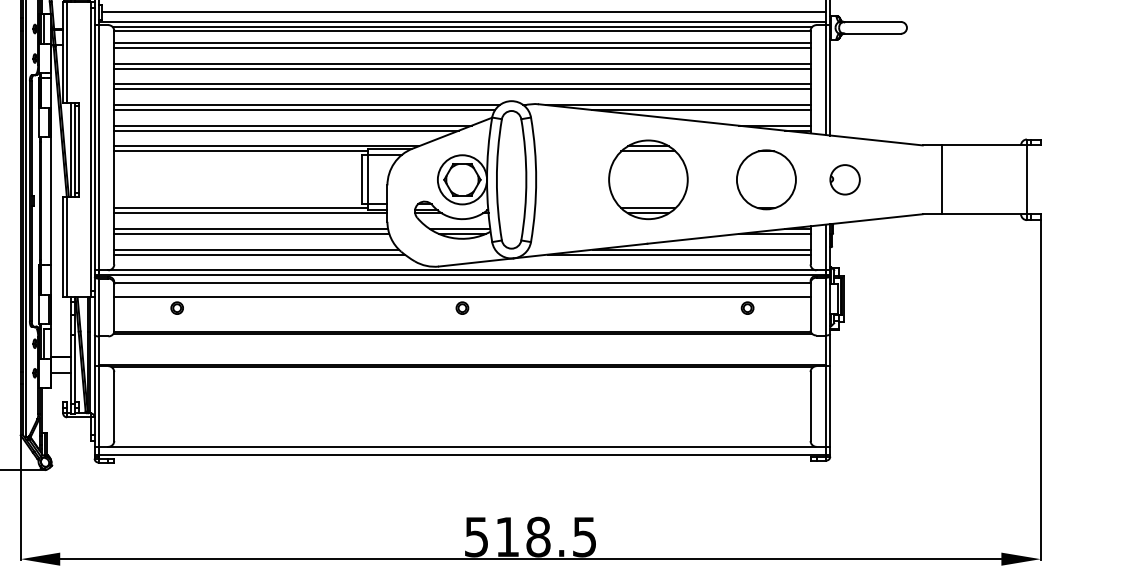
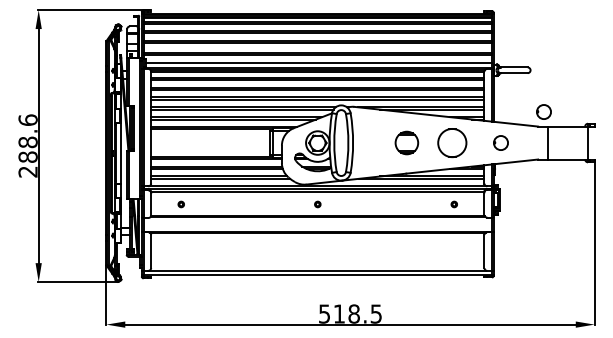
circle: (933, 113) -> (543, 111), added
part: (647, 178) -> (406, 142), size x0.6
circle: (766, 180) -> (452, 143), moved
line: (461, 297) -> (317, 199), removed

